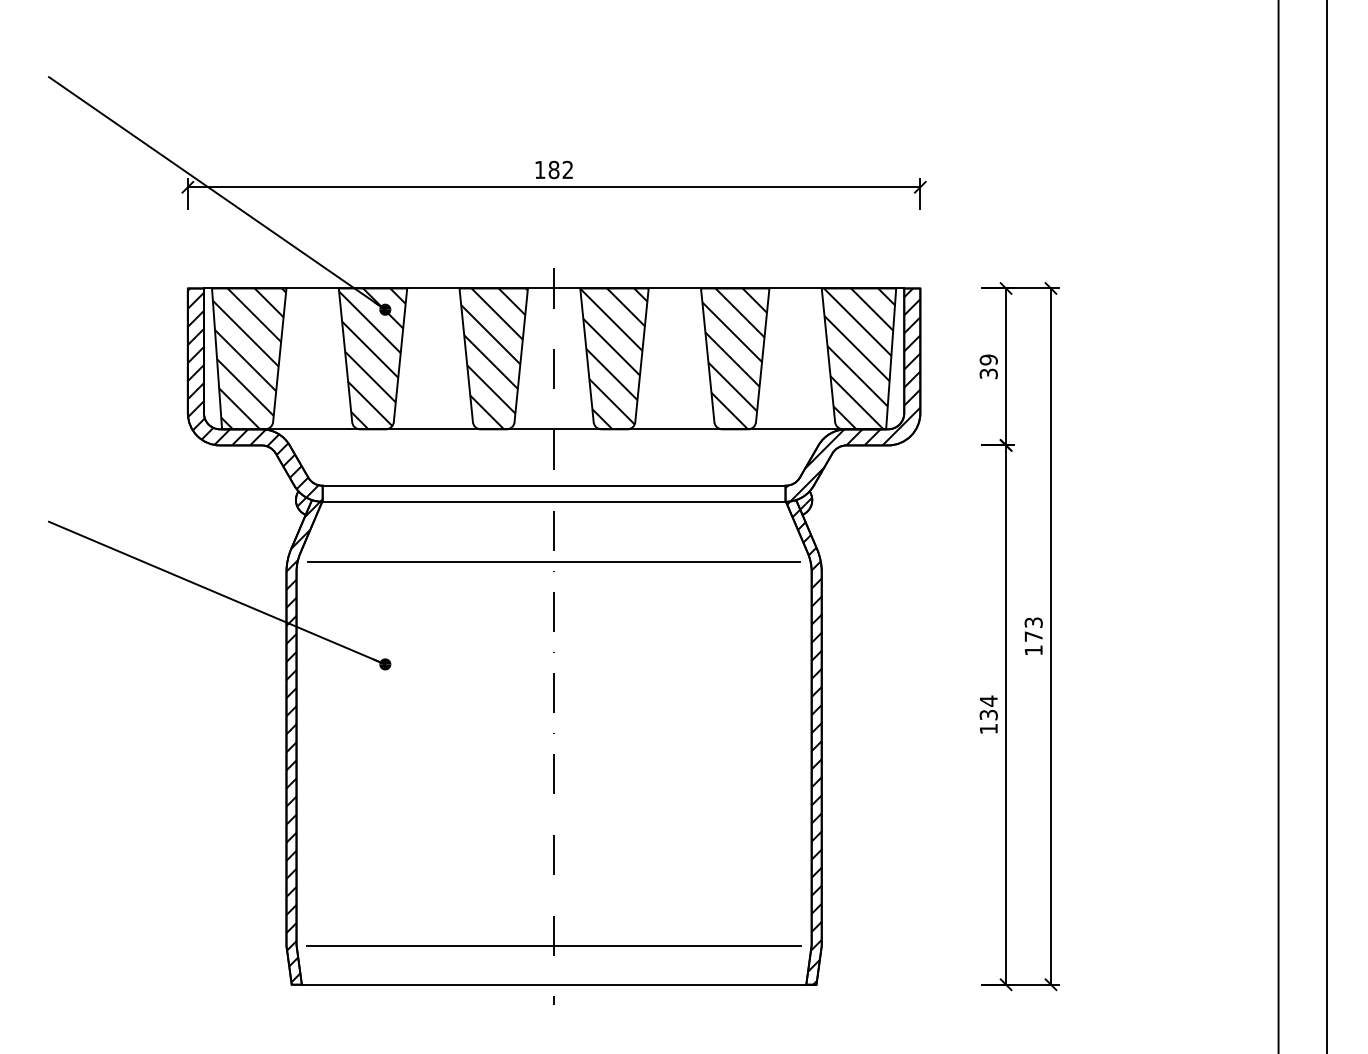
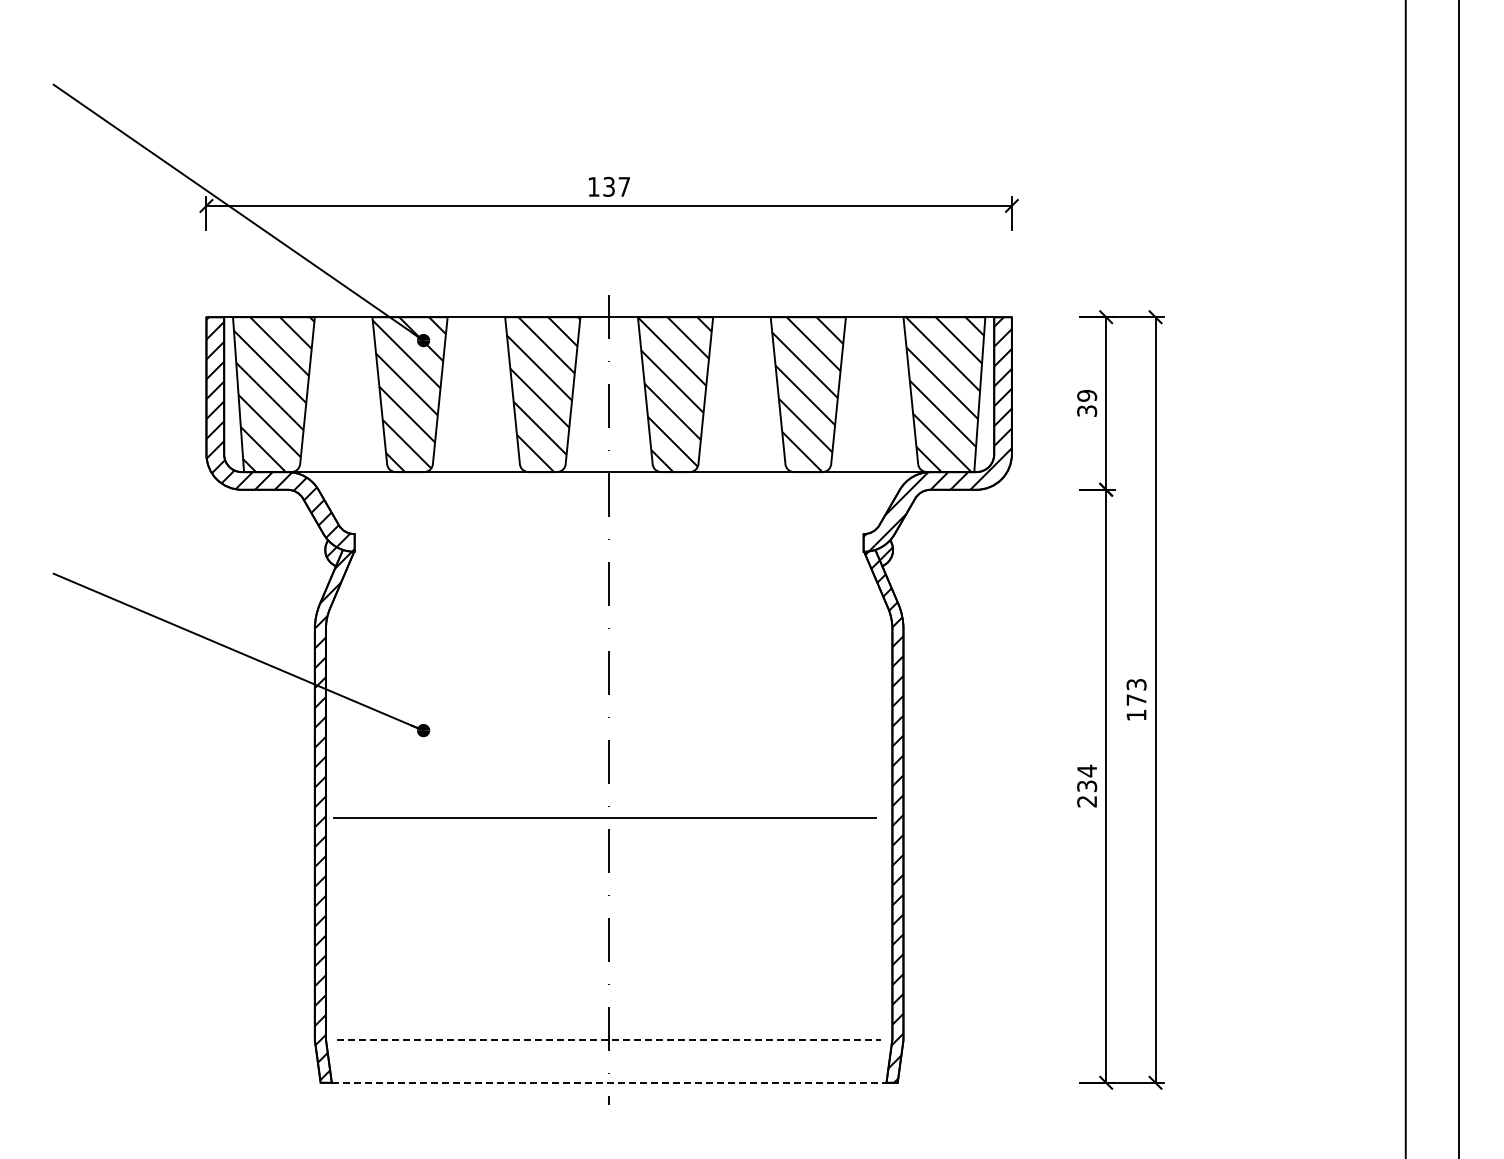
text: (560, 169) -> (616, 186), 182 -> 137
line: (554, 486) -> (609, 534), removed
line: (554, 501) -> (609, 551), removed
line: (553, 561) -> (604, 817), moved
text: (988, 728) -> (1086, 801), 134 -> 234
line: (554, 945) -> (609, 1039), solid -> dashed
line: (558, 984) -> (614, 1082), solid -> dashed

